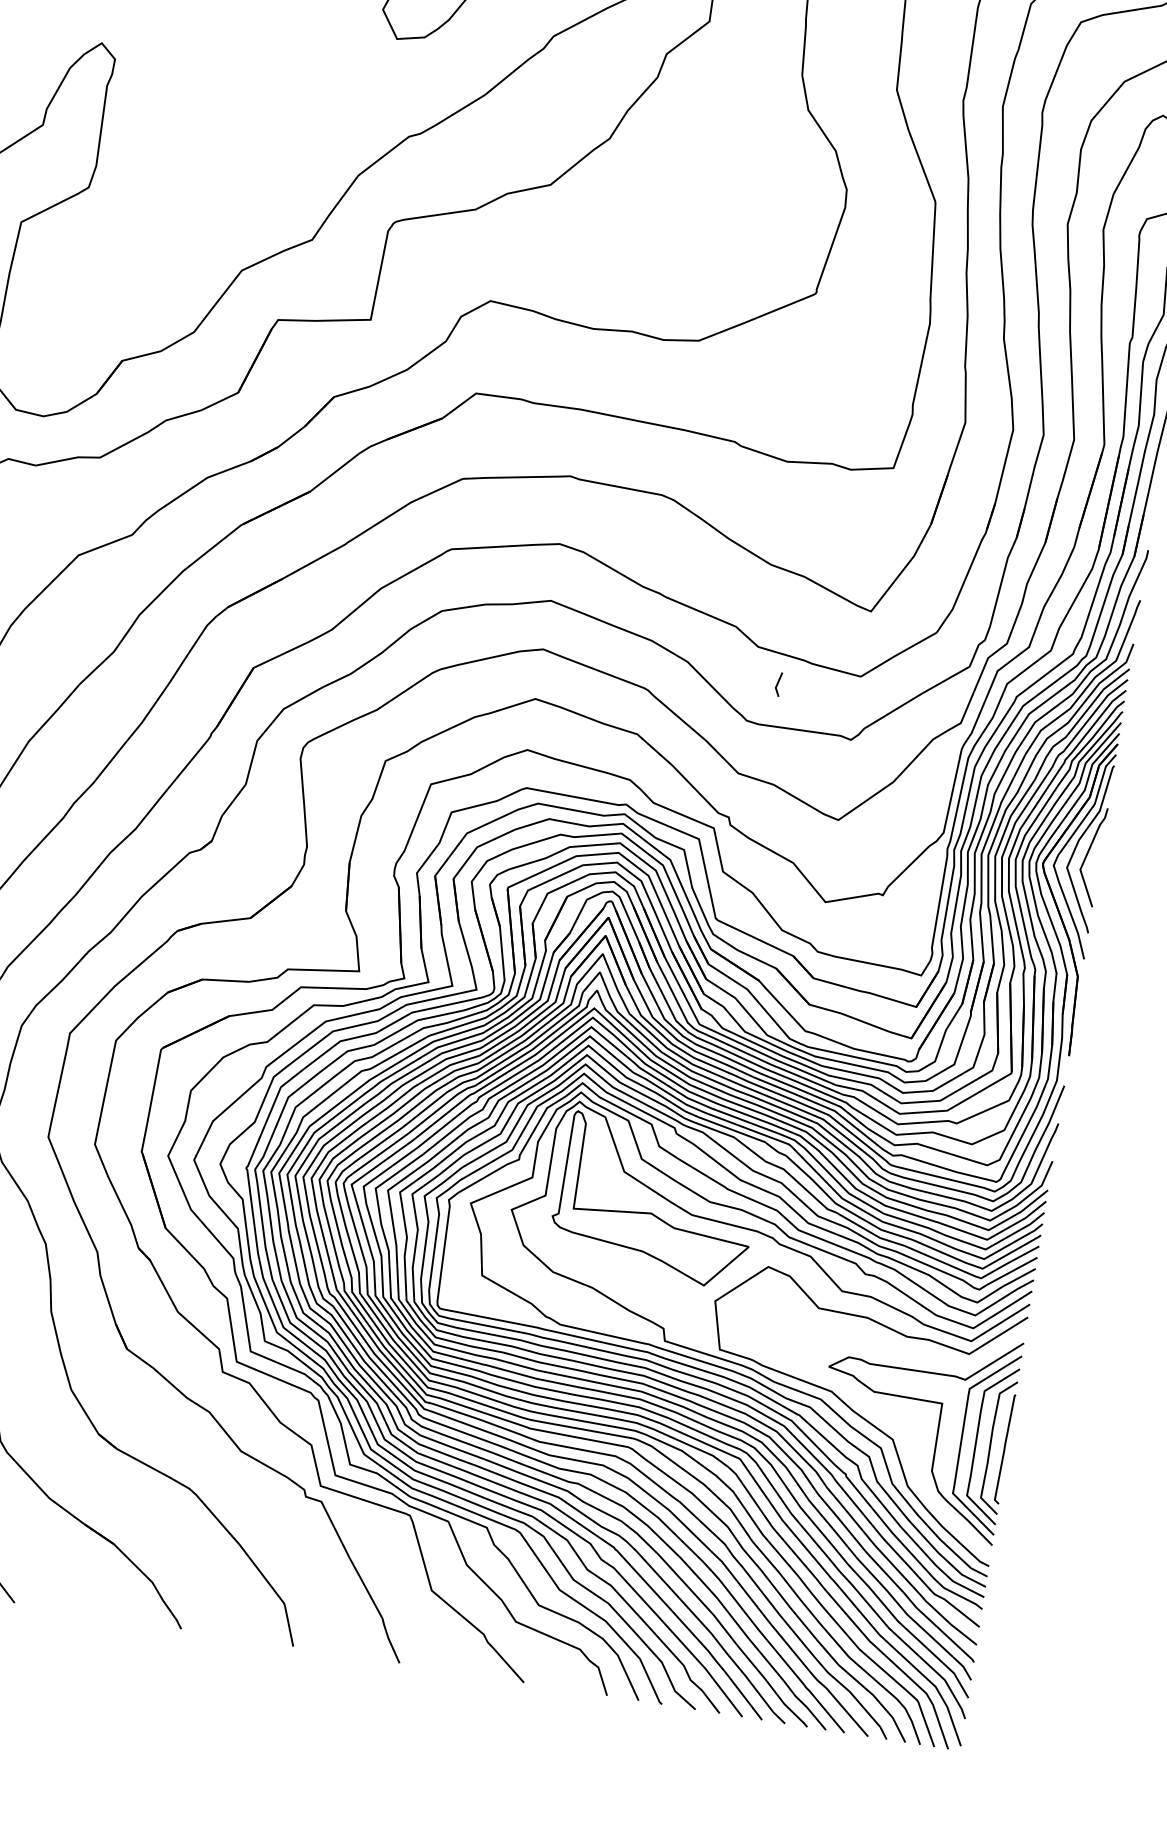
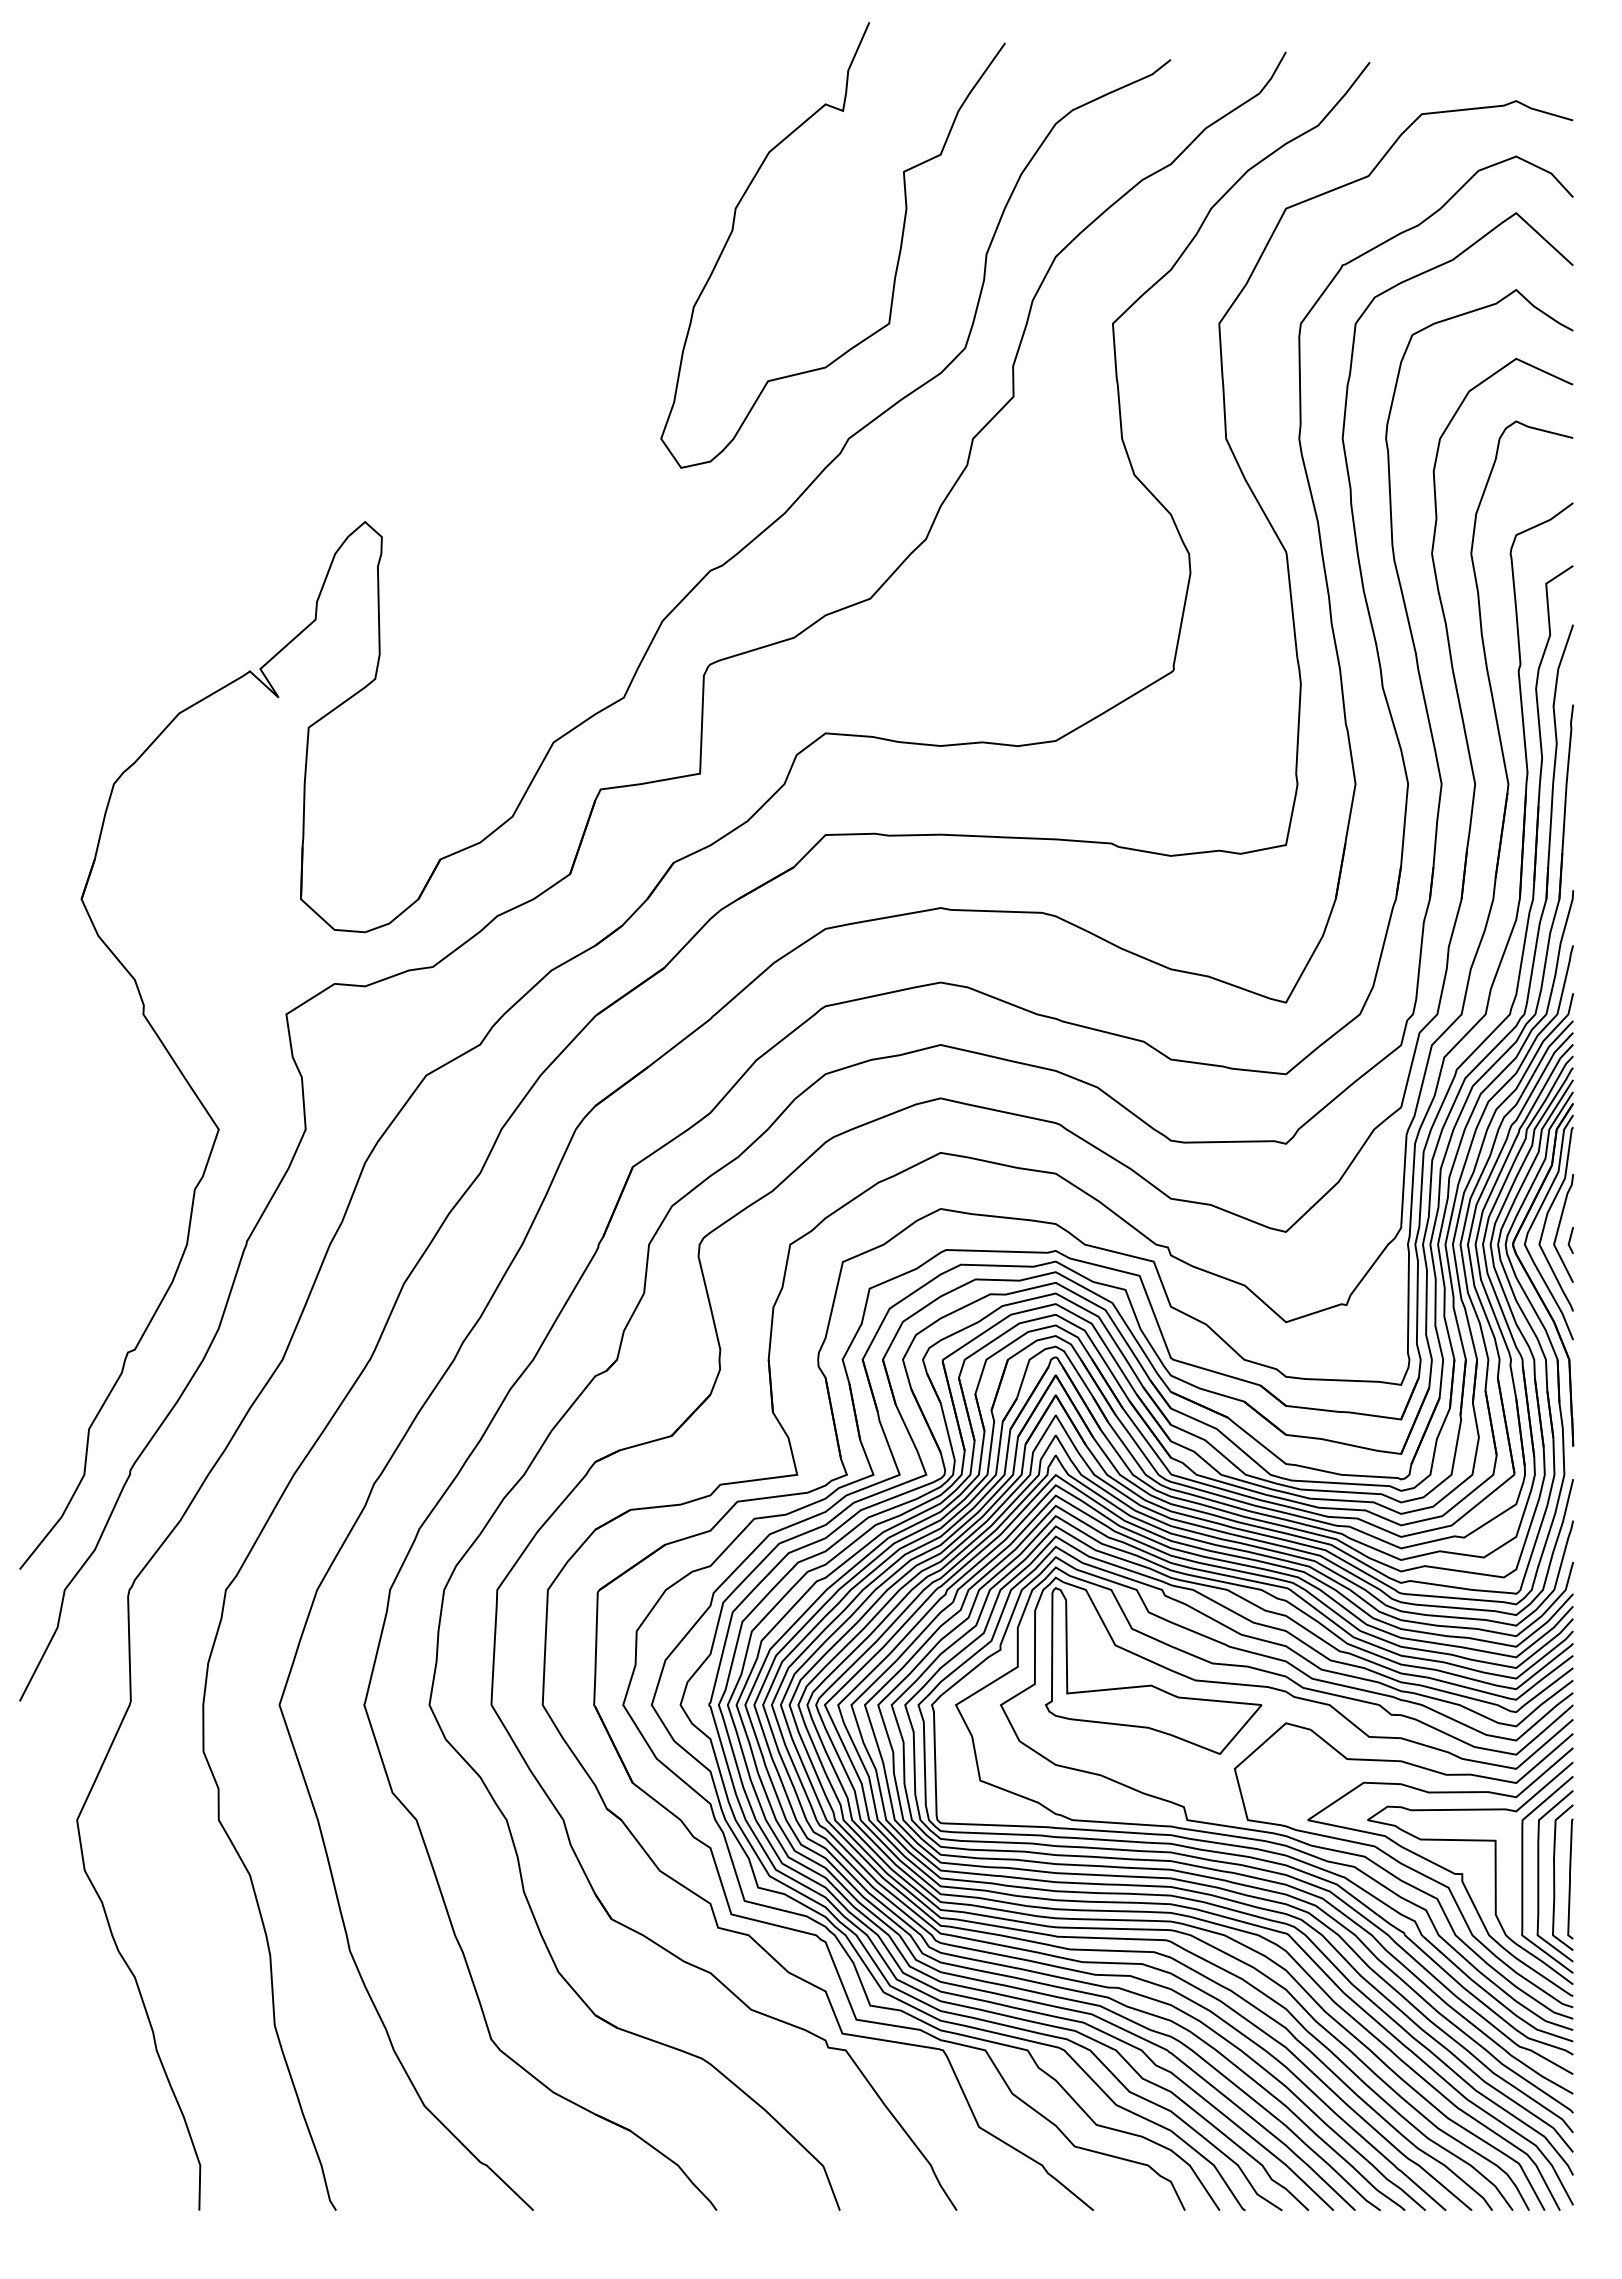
line: (778, 684) -> (1570, 1240), moved
curve: (889, 1421) -> (1441, 1868), added

